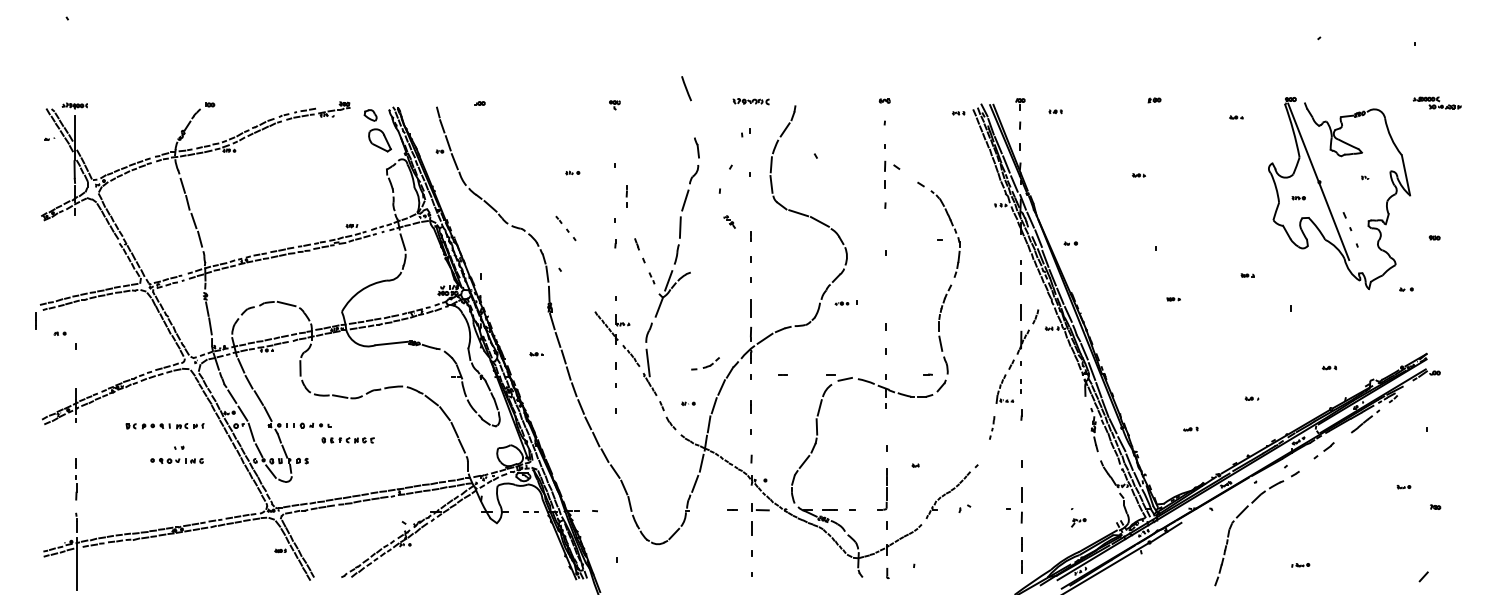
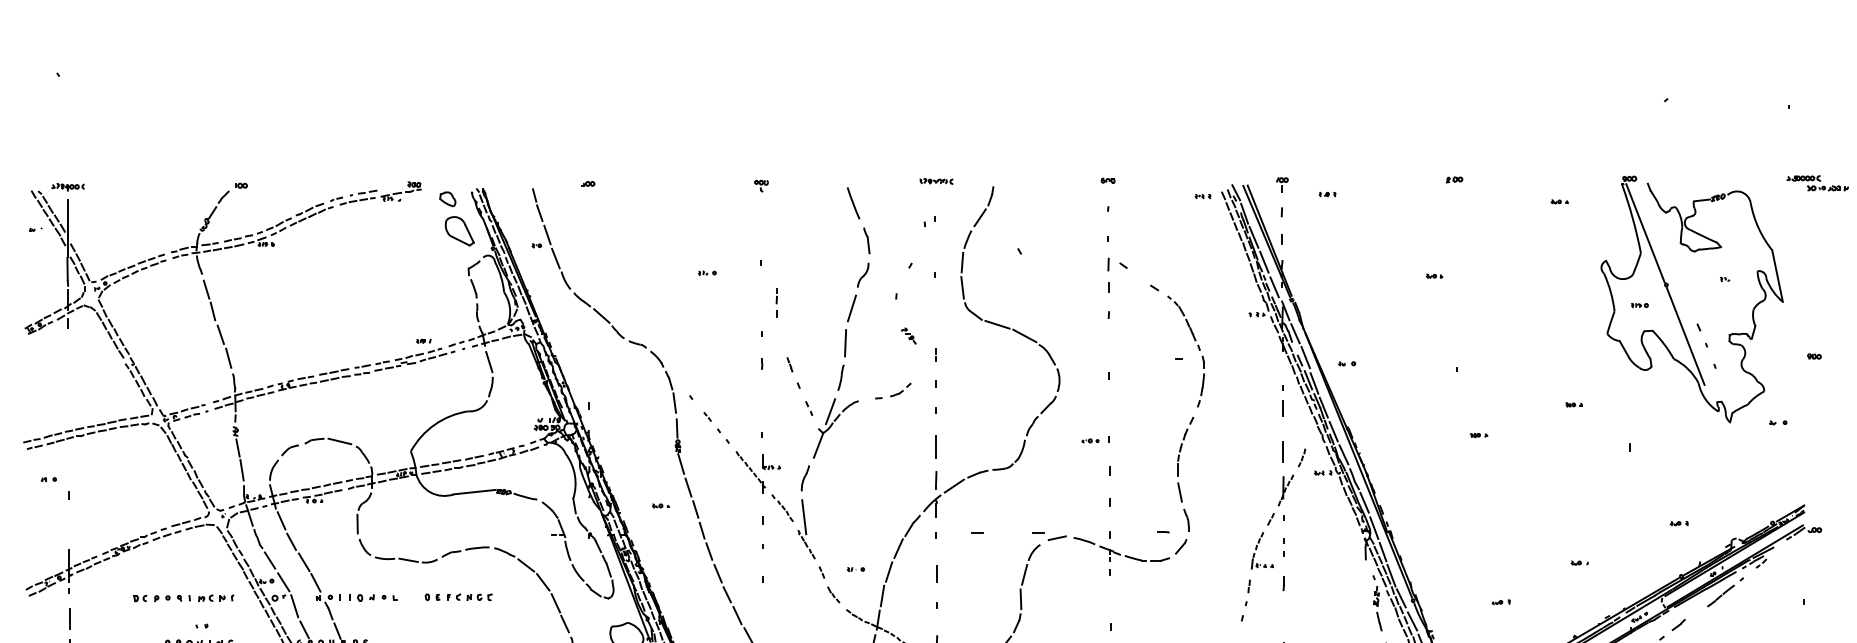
line: (686, 88) -> (853, 203), moved
part: (750, 101) -> (935, 181), size x0.71
part: (565, 228) -> (716, 427), moved
part: (845, 302) -> (1094, 439), moved
line: (35, 320) -> (68, 618), moved
part: (705, 363) -> (893, 390), moved
part: (992, 427) -> (1246, 600), size x1.43
part: (347, 440) -> (457, 597), moved

